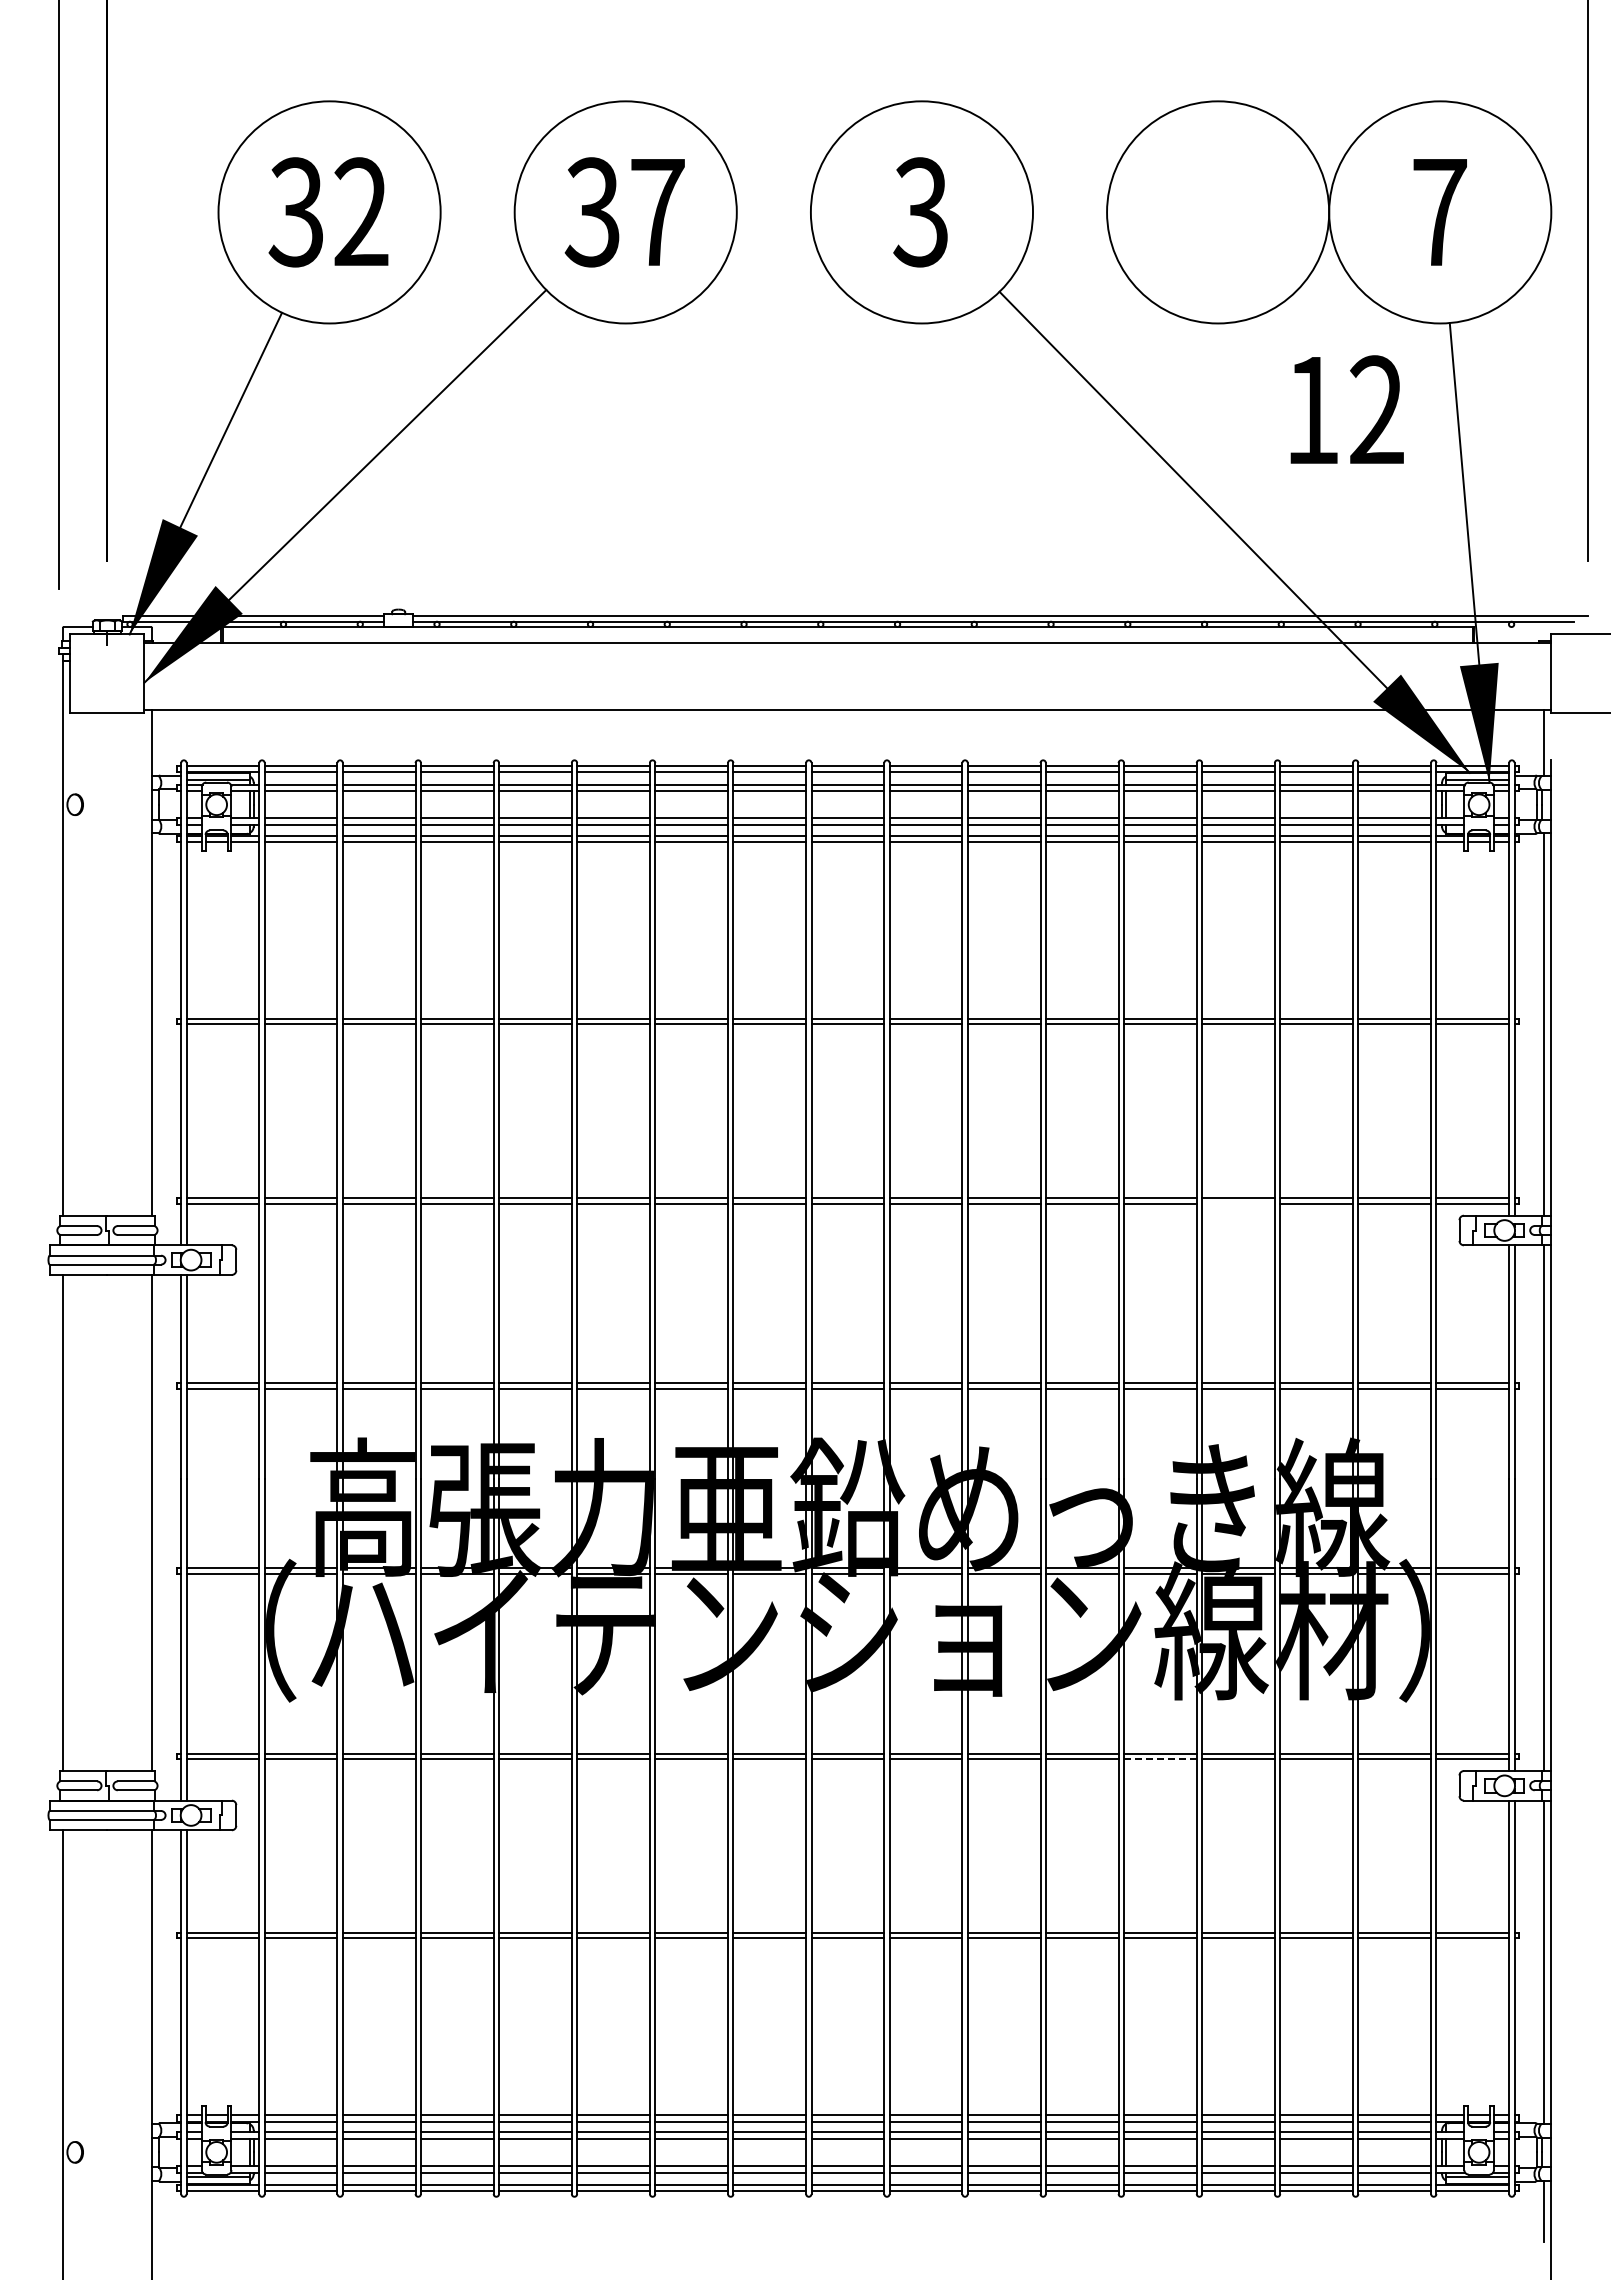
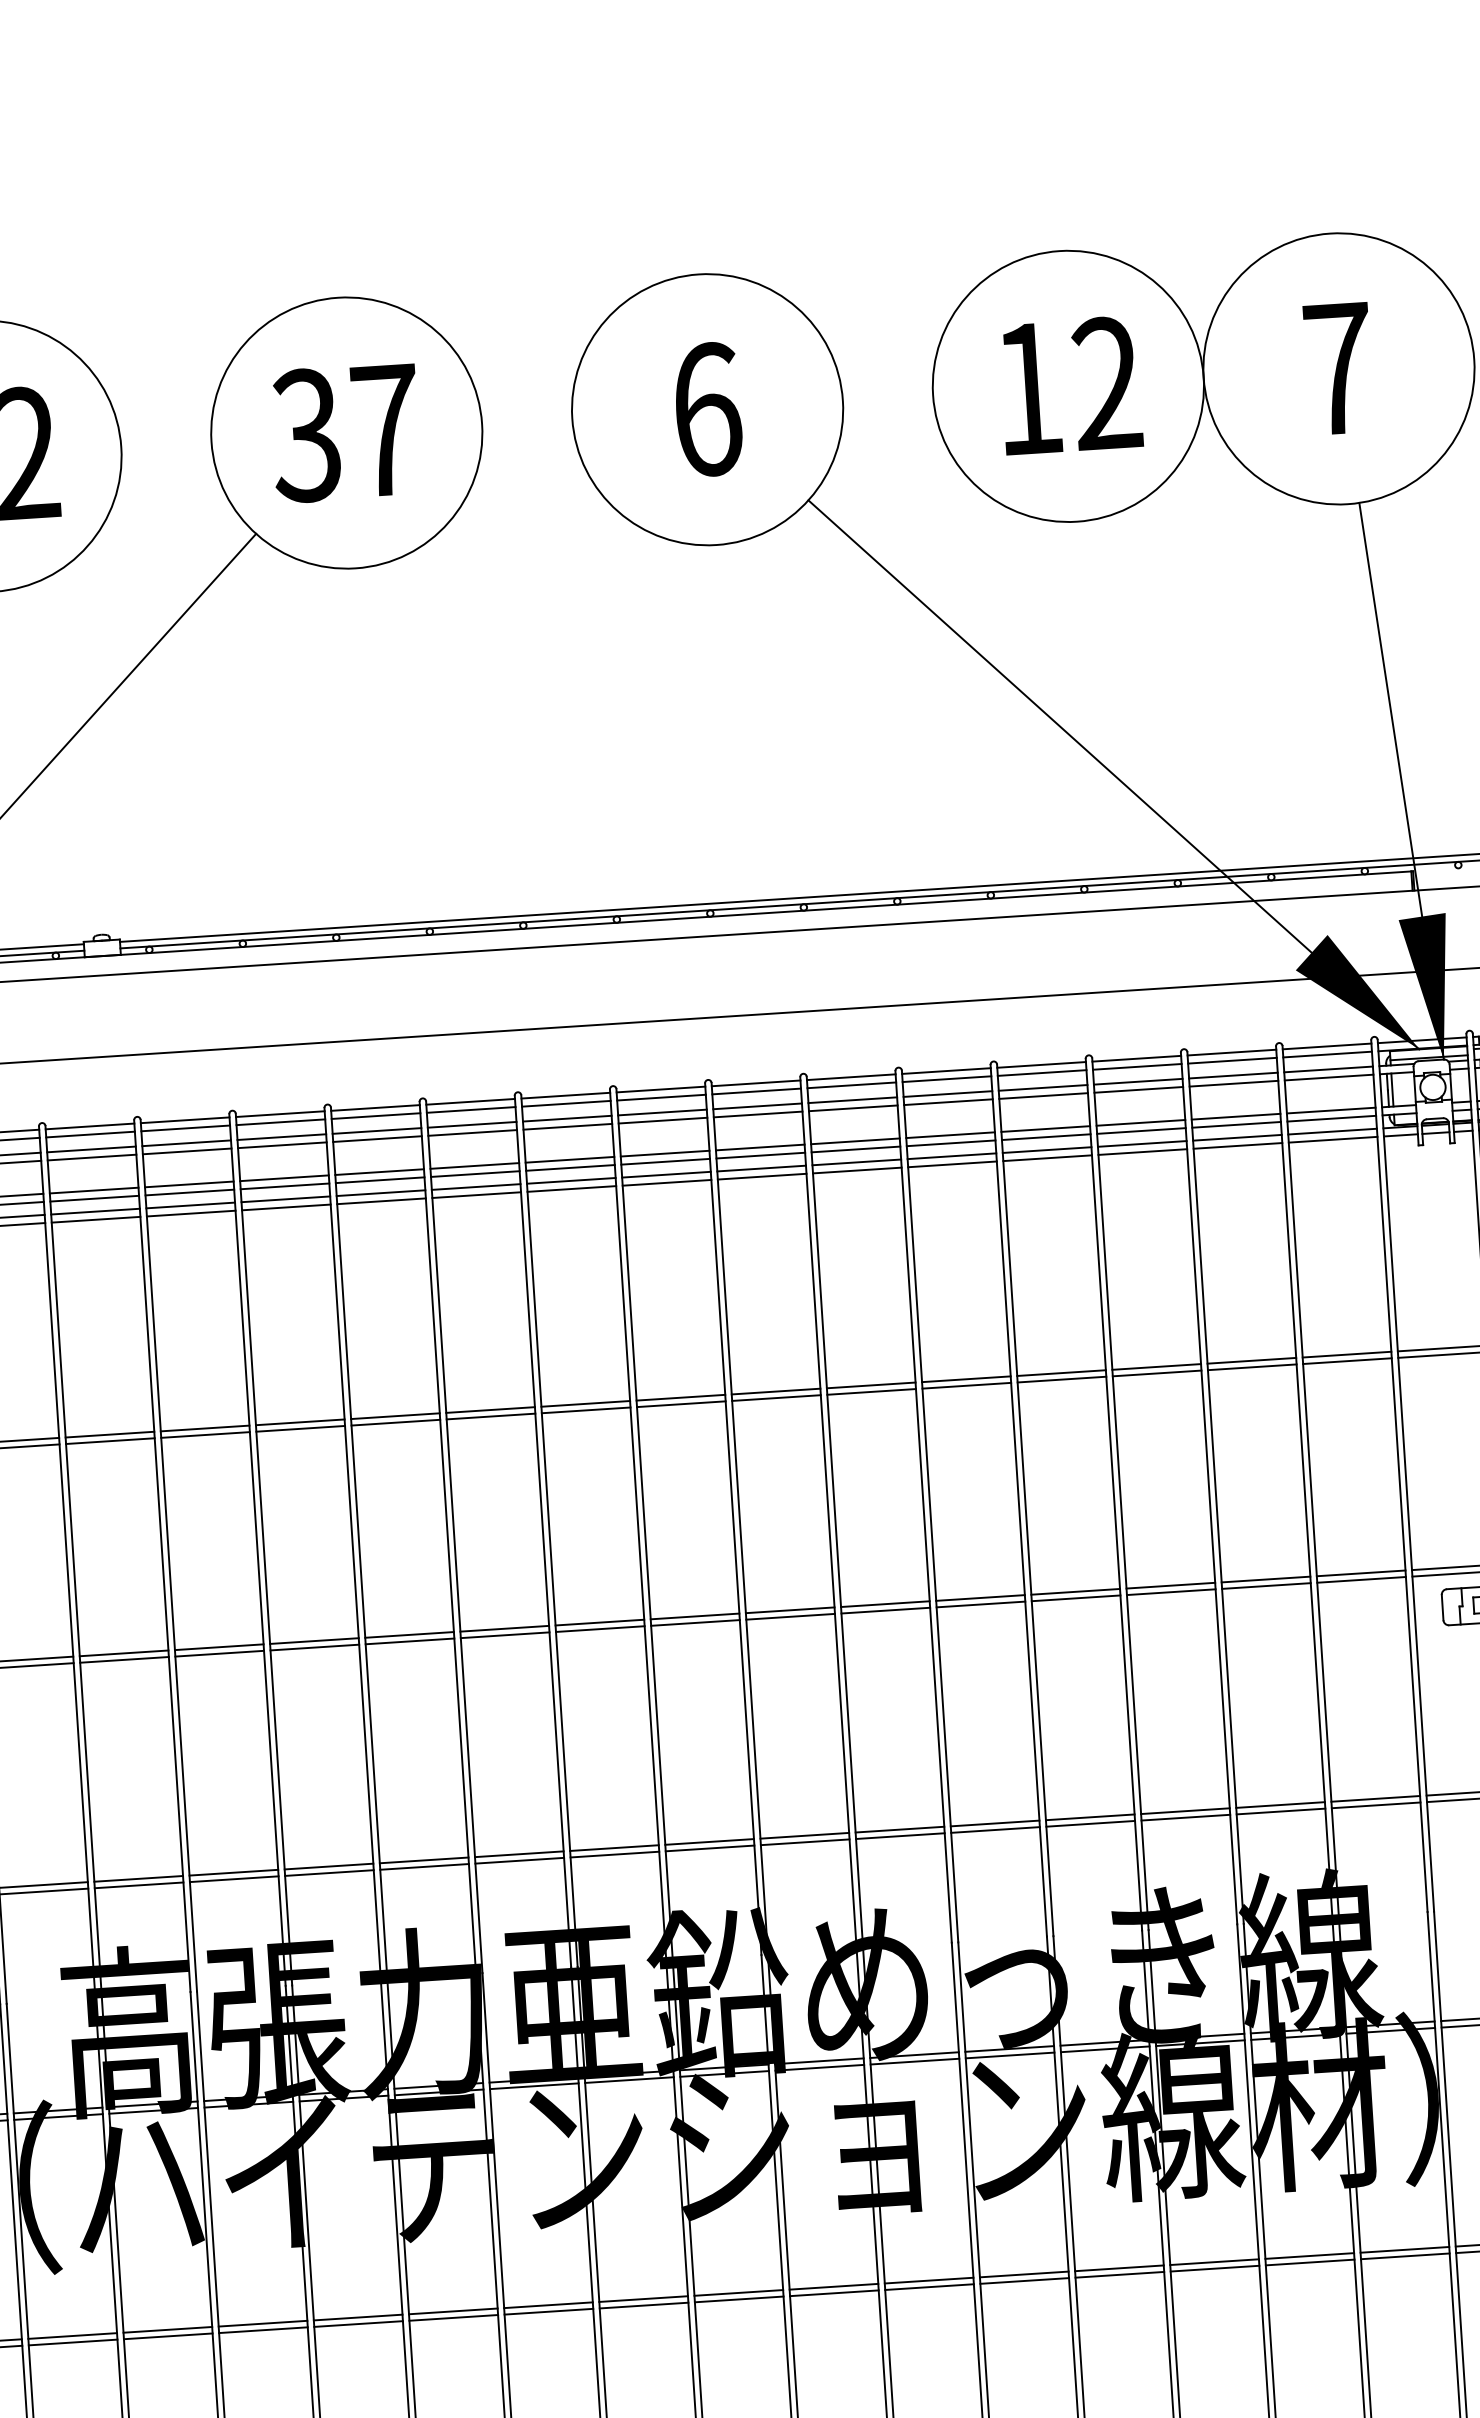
text: (921, 212) -> (707, 409), 3 -> 6
text: (1346, 409) -> (1070, 385), moved
line: (1238, 1203) -> (1171, 1592), added
line: (1159, 1758) -> (1118, 2274), dashed -> solid

